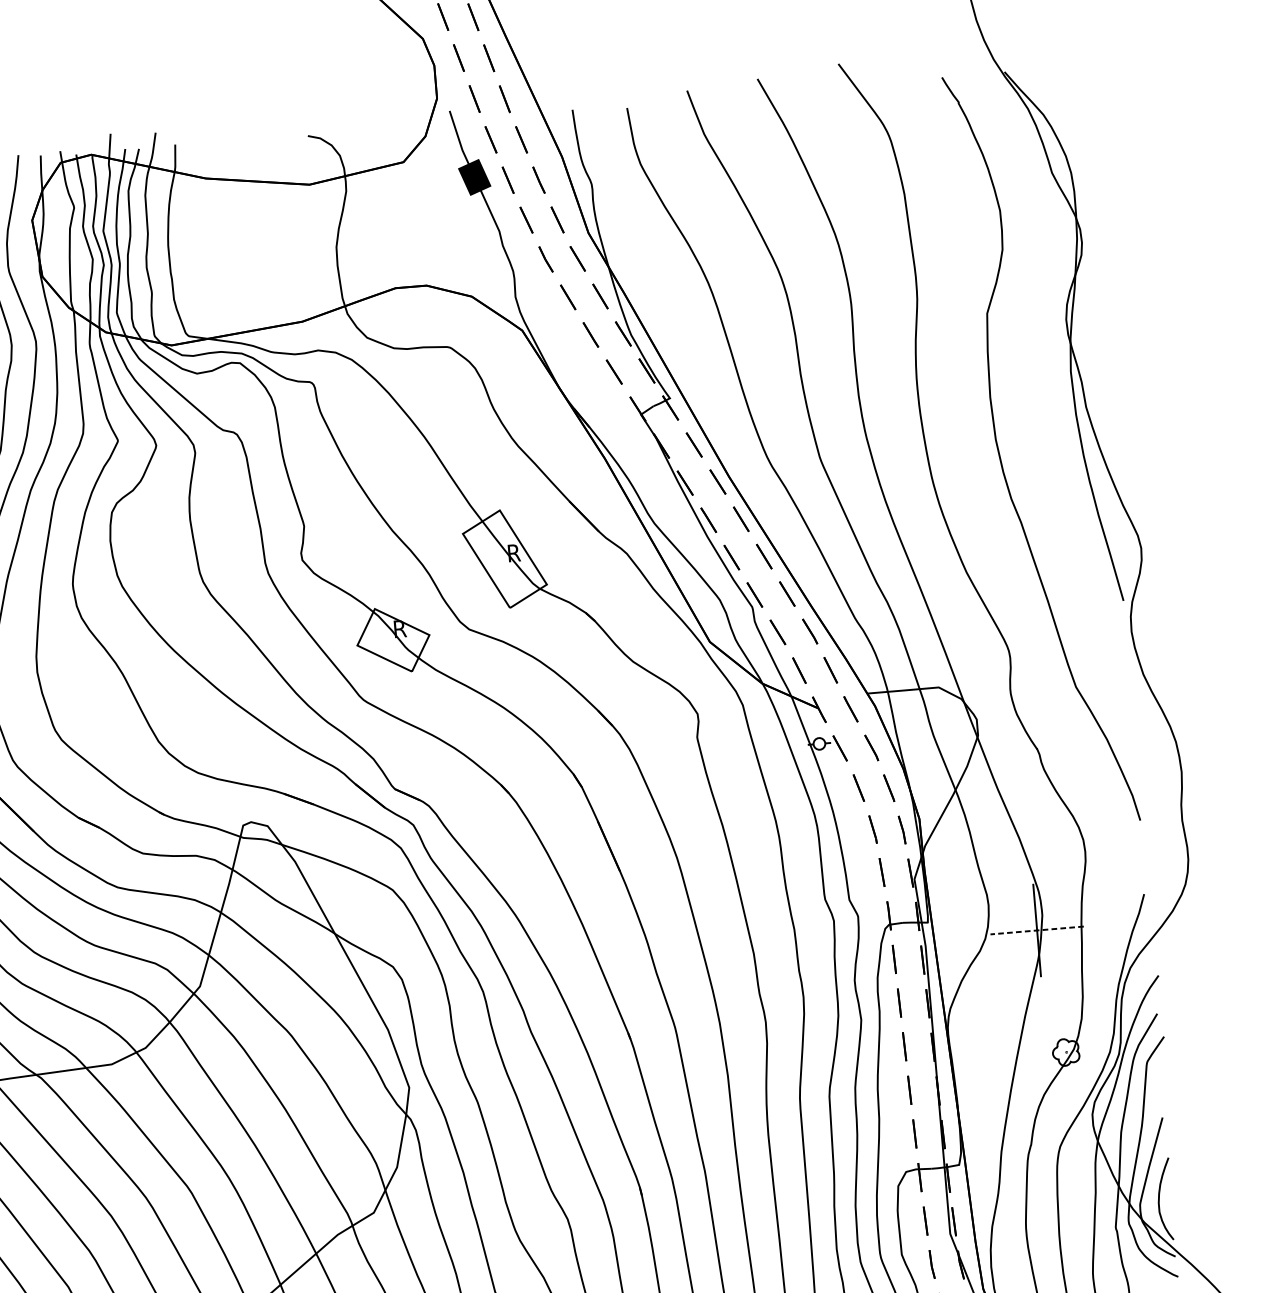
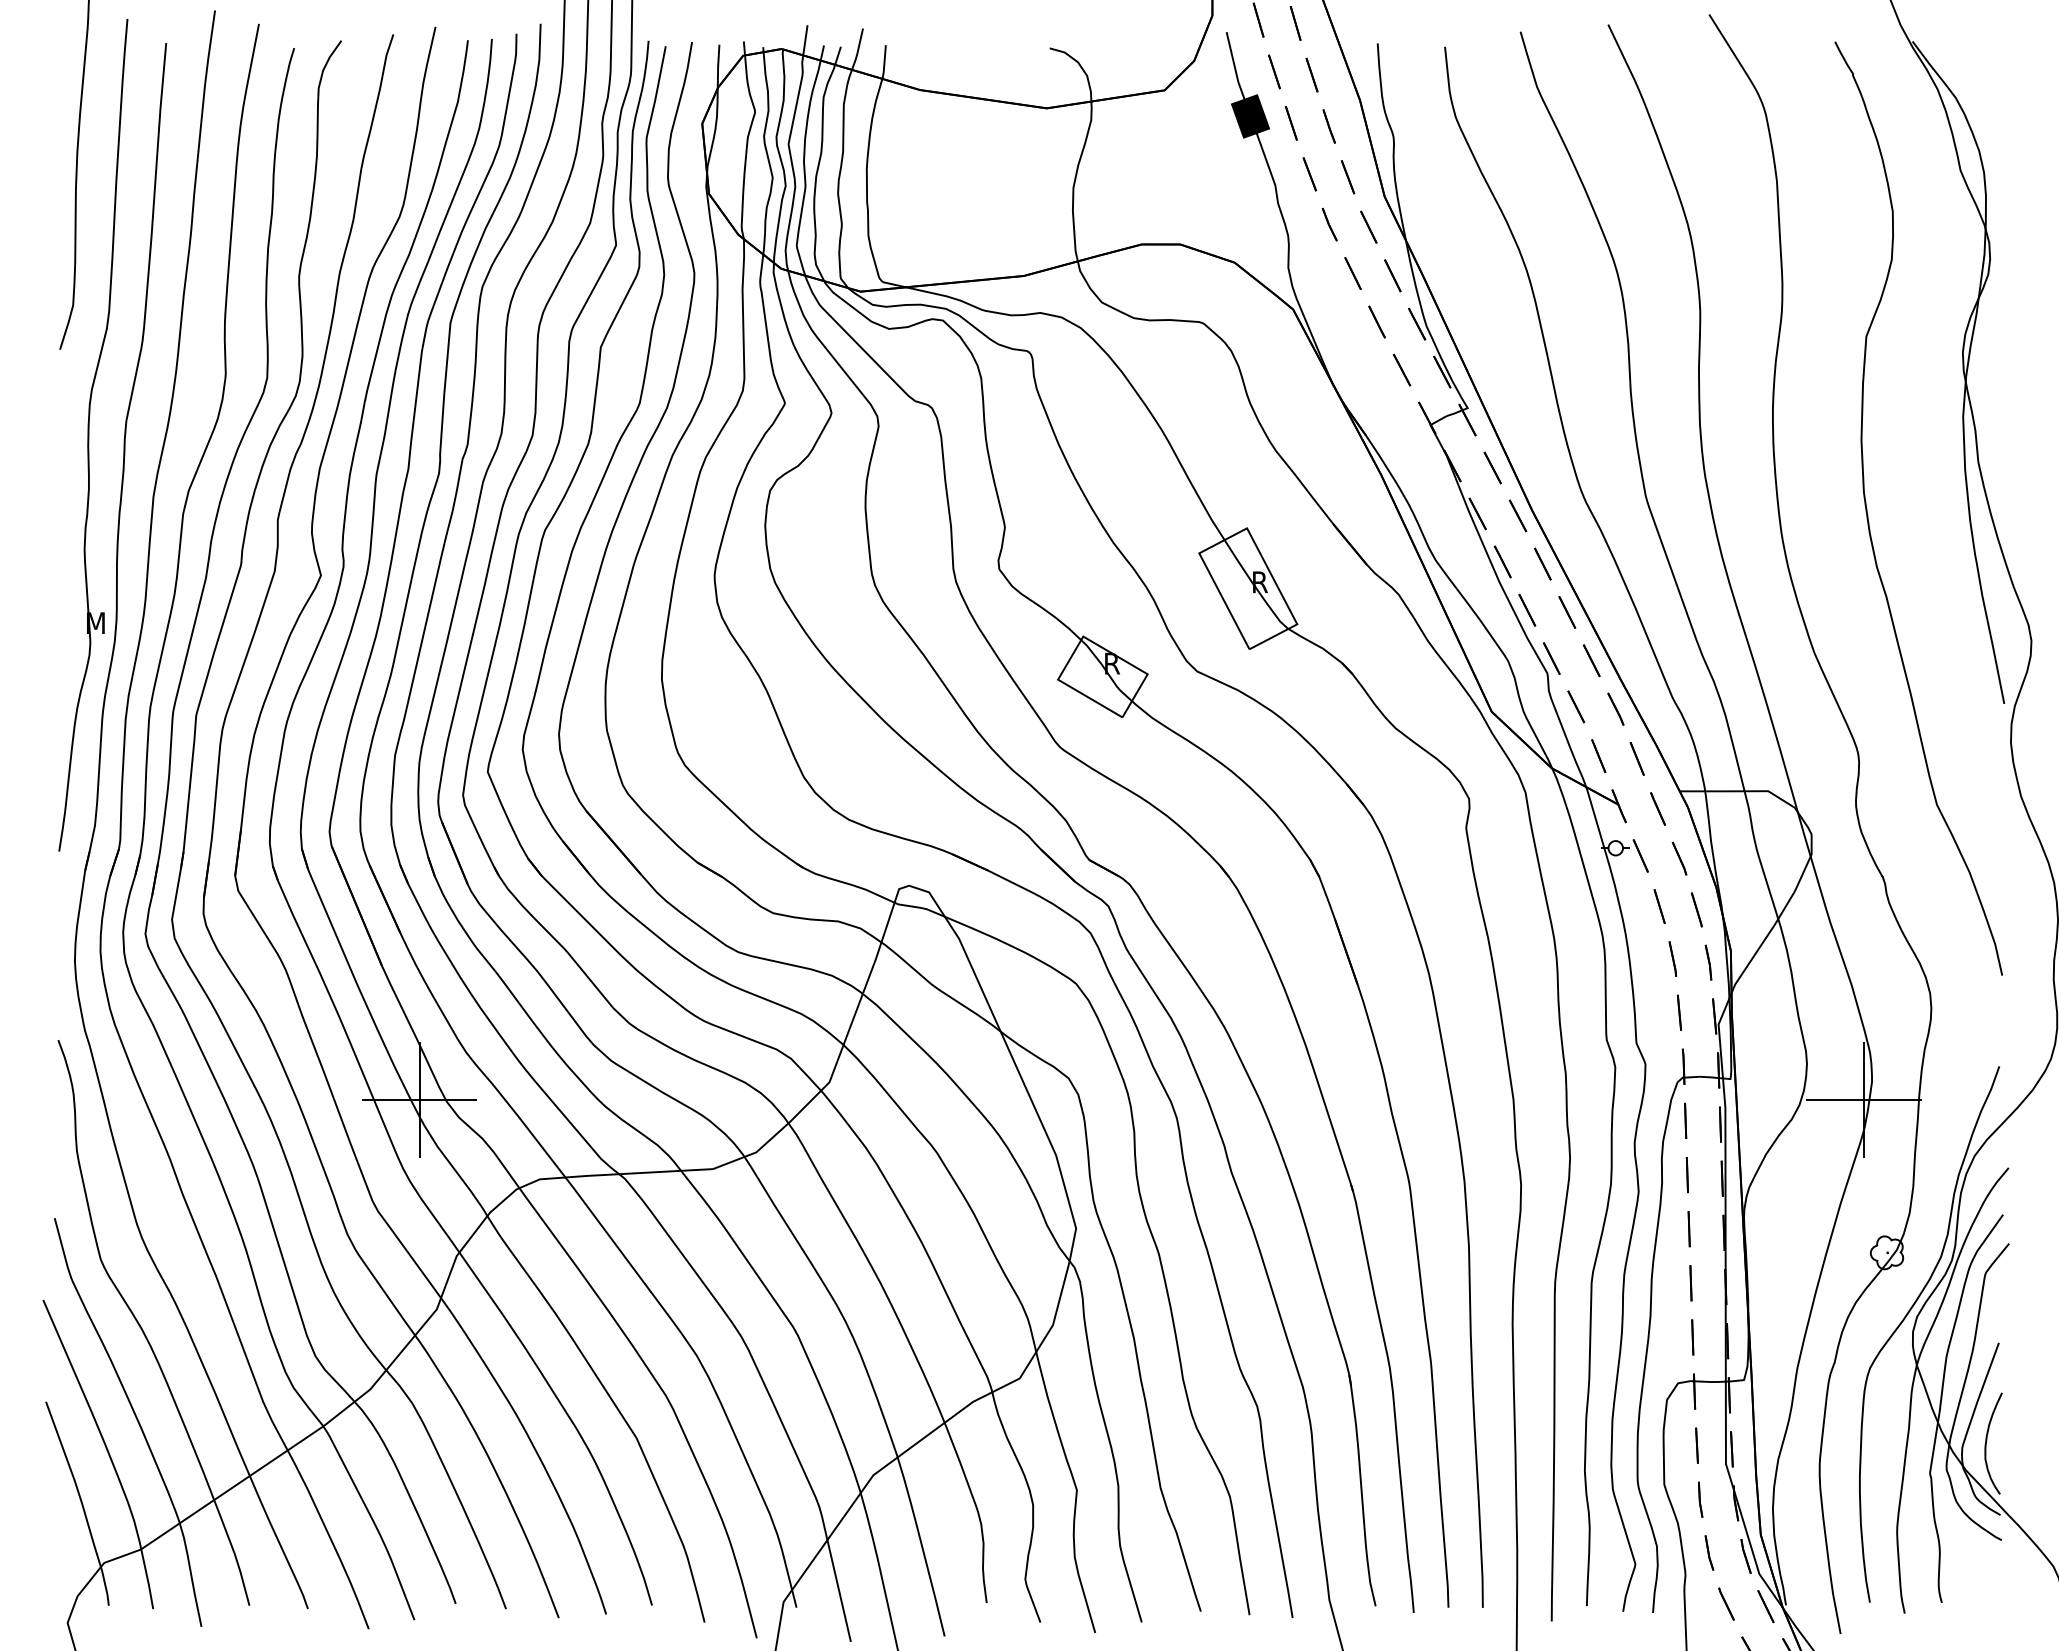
line: (1037, 930) -> (1864, 1100), dashed -> solid

